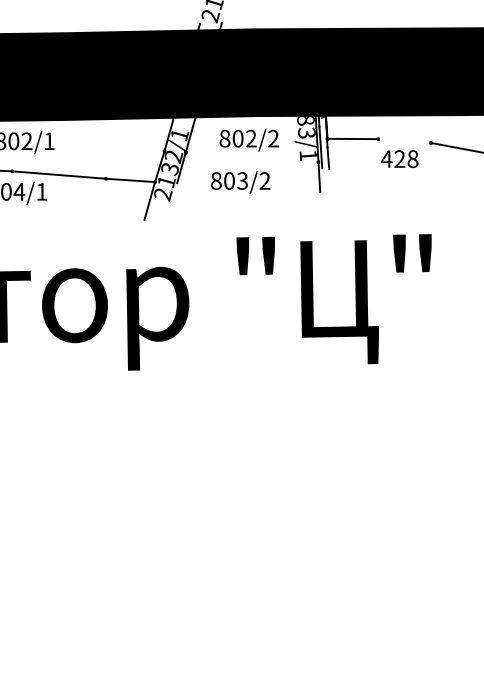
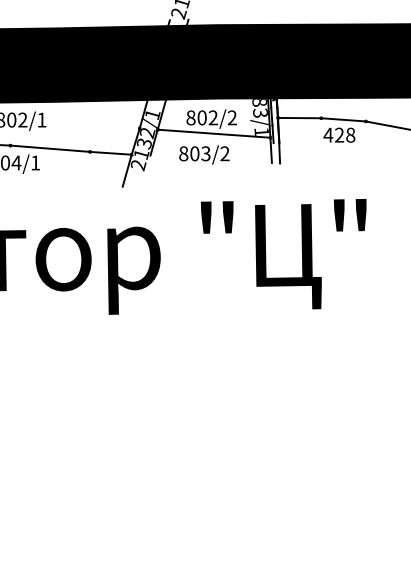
line: (404, 140) -> (343, 119), added
line: (252, 157) -> (214, 133), added
line: (329, 165) -> (279, 140), added

